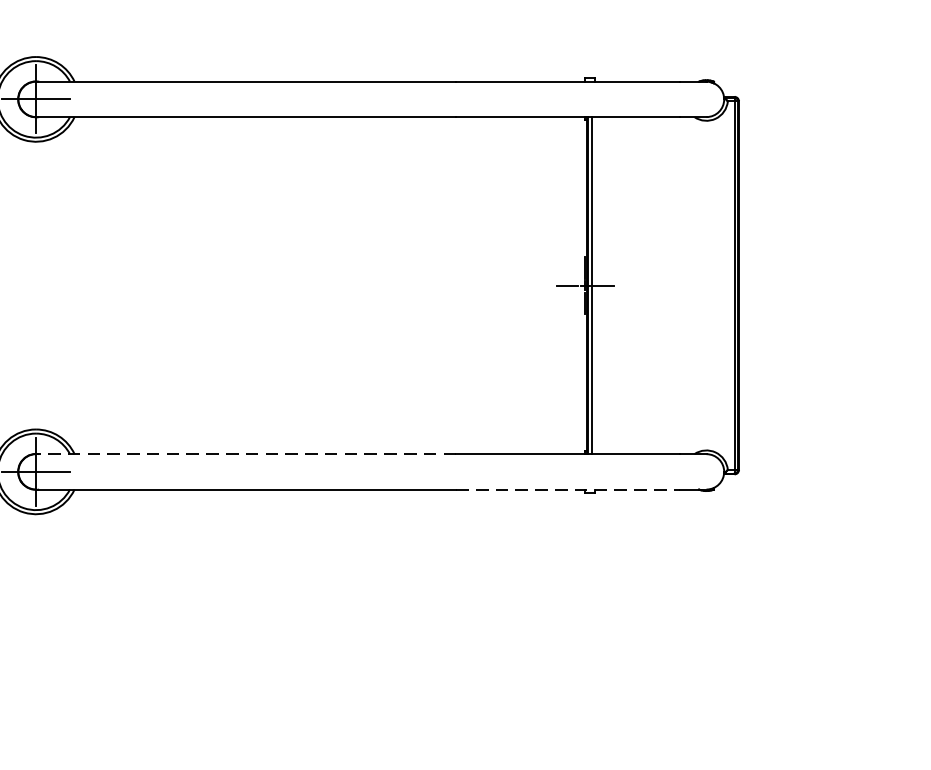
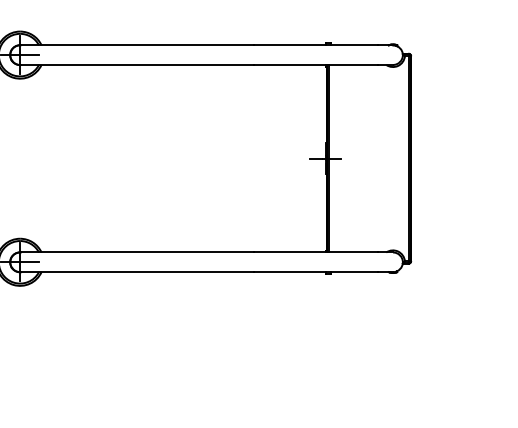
line: (245, 454) -> (136, 252), dashed -> solid
line: (568, 490) -> (316, 272), dashed -> solid

